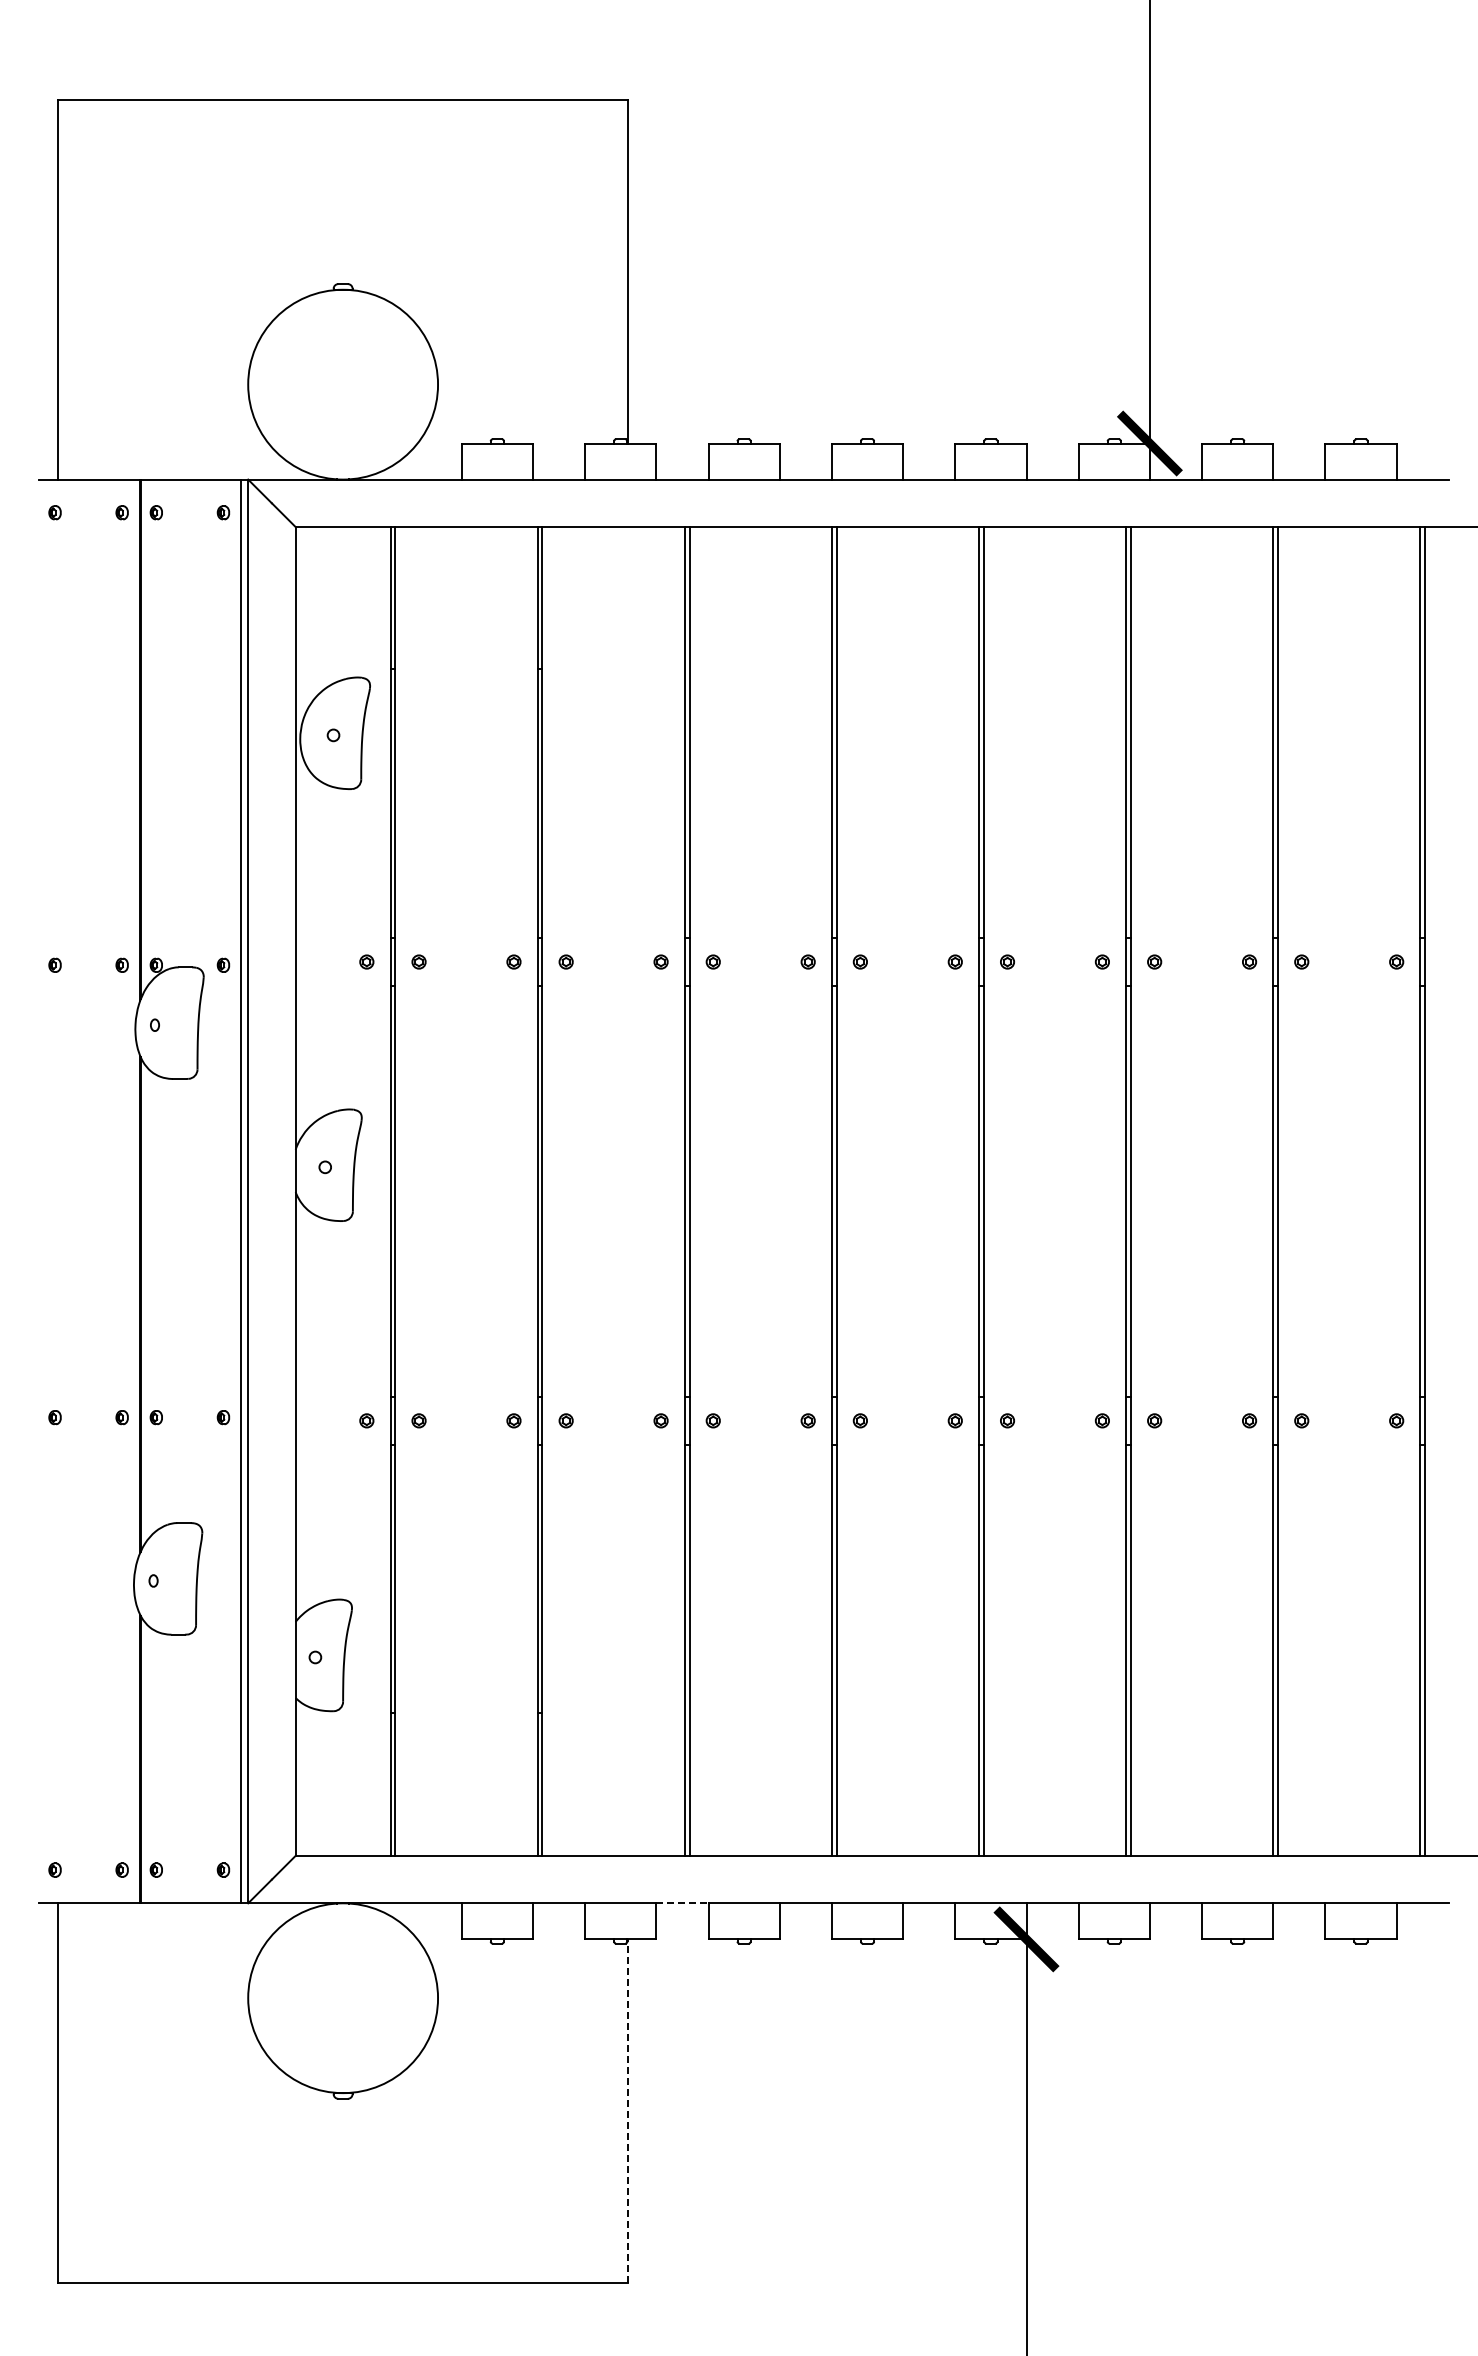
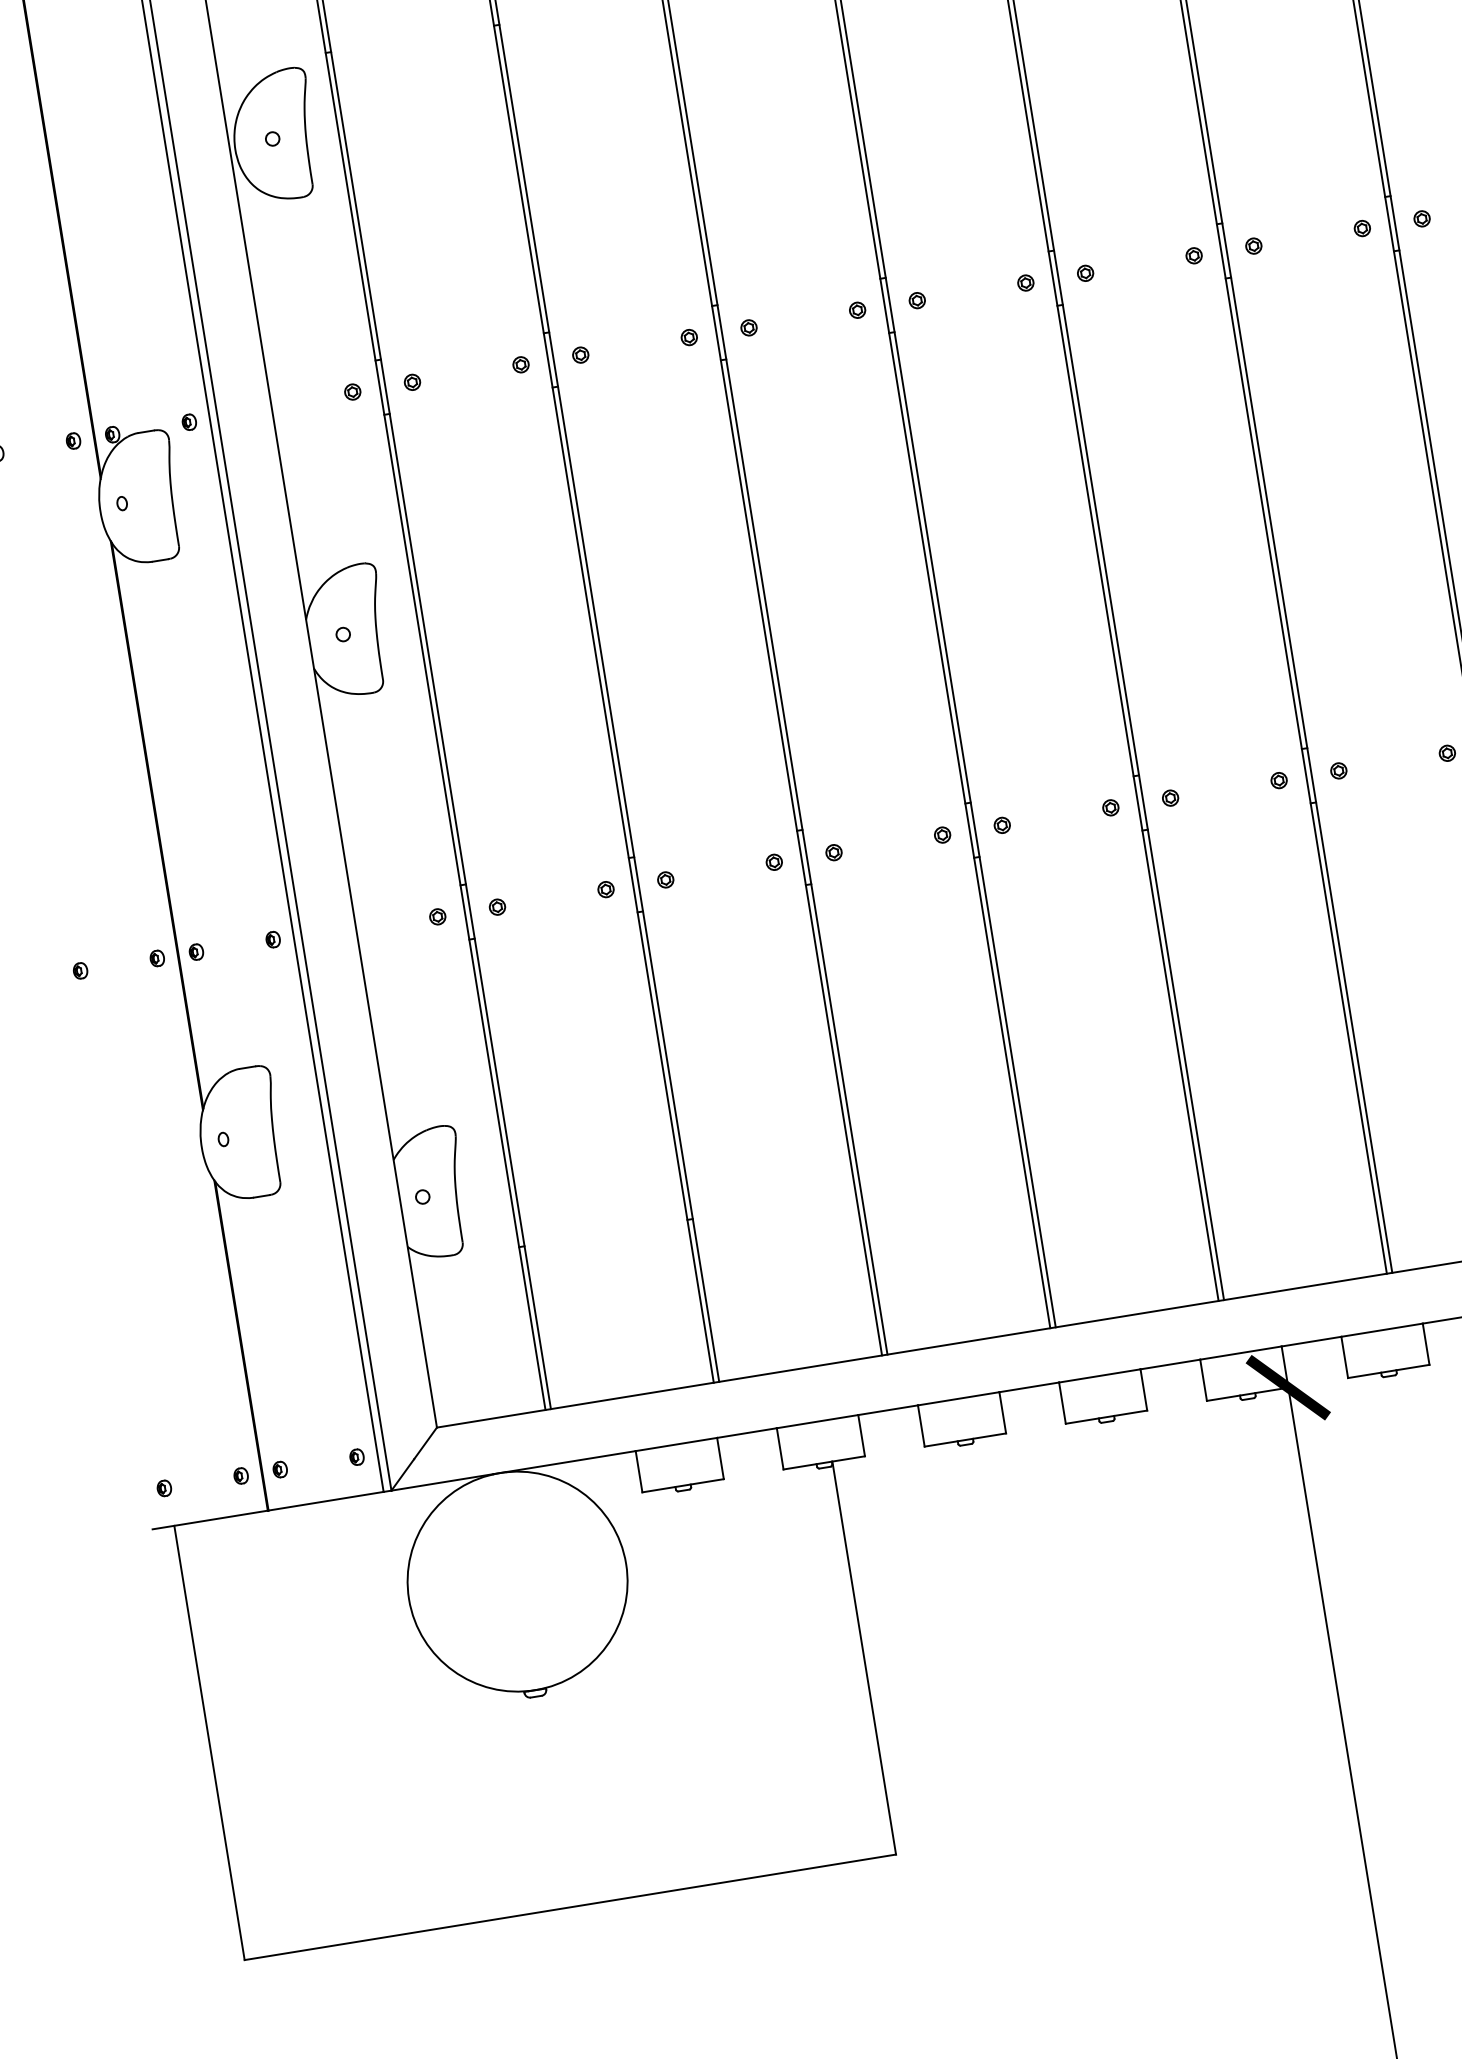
line: (682, 1903) -> (888, 1410), dashed -> solid
line: (627, 2111) -> (863, 1658), dashed -> solid

